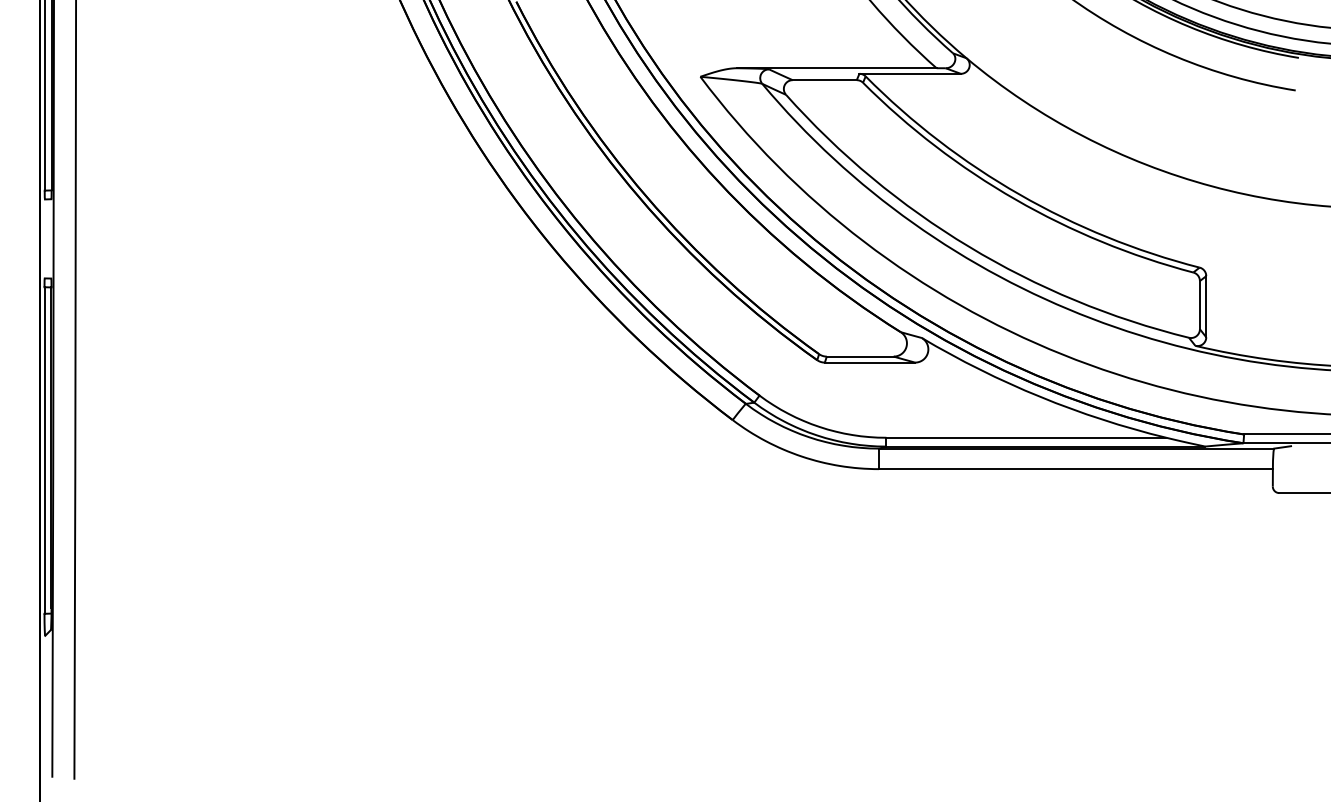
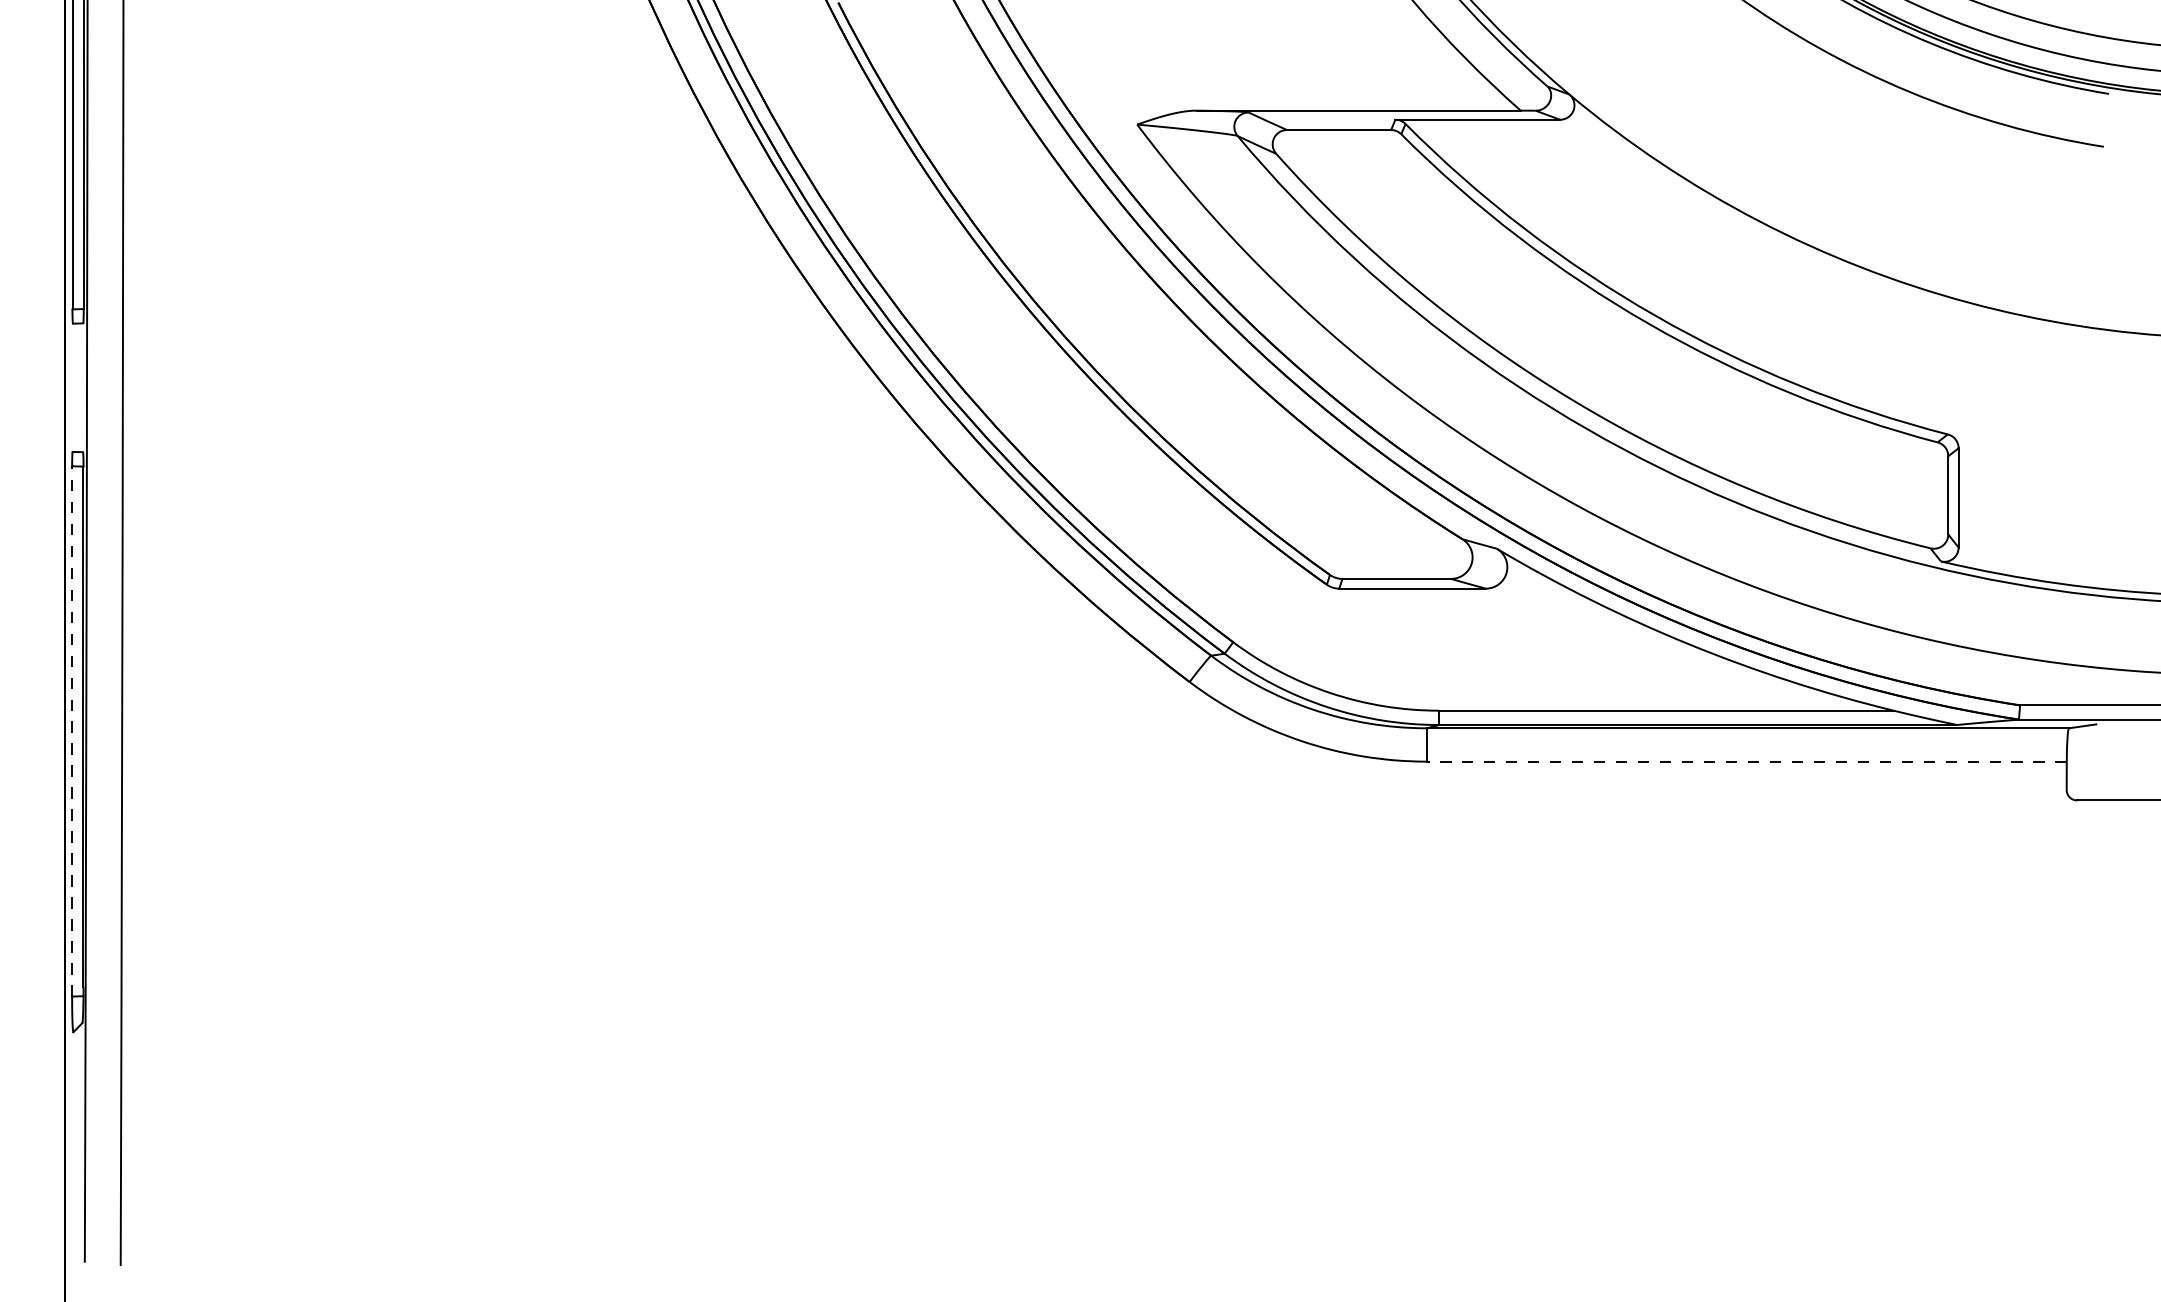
line: (44, 450) -> (72, 731), solid -> dashed
line: (1075, 469) -> (1746, 762), solid -> dashed

